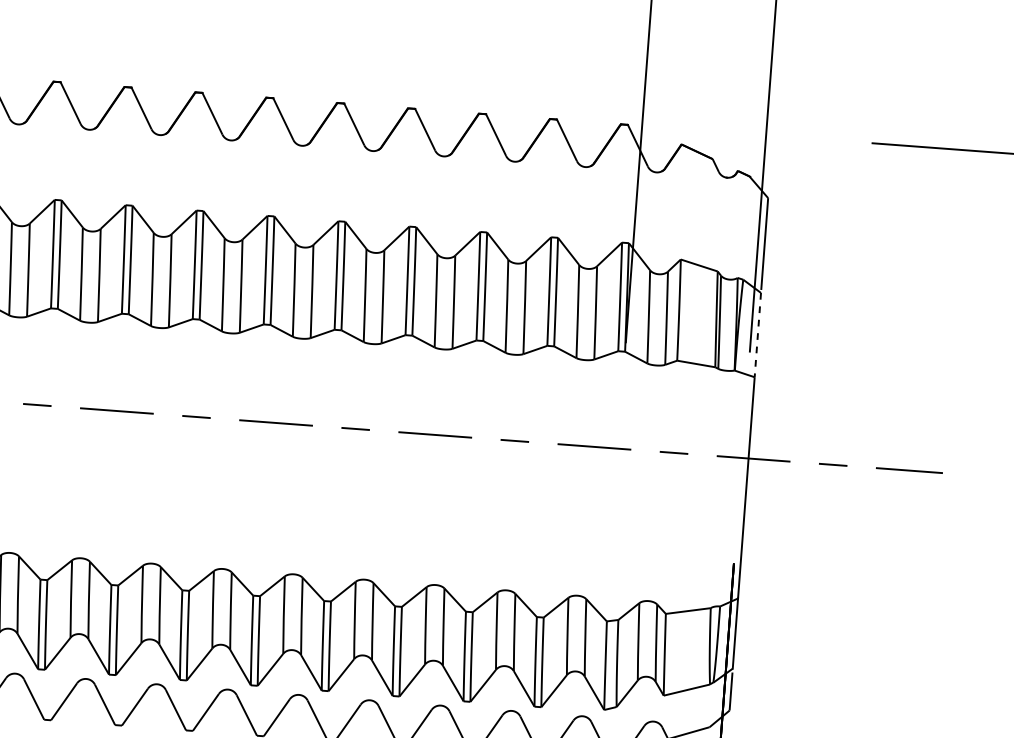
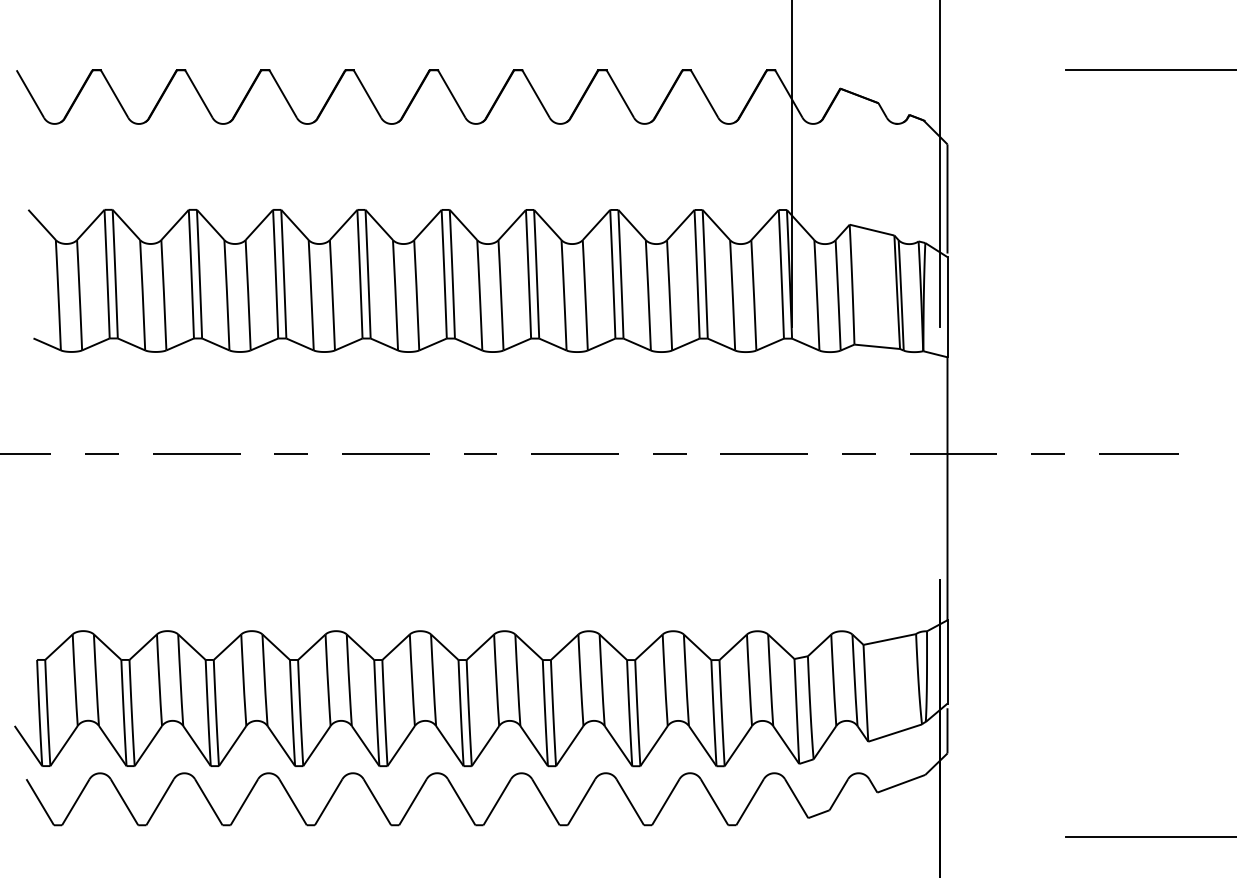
line: (757, 335) -> (947, 307), dashed -> solid

